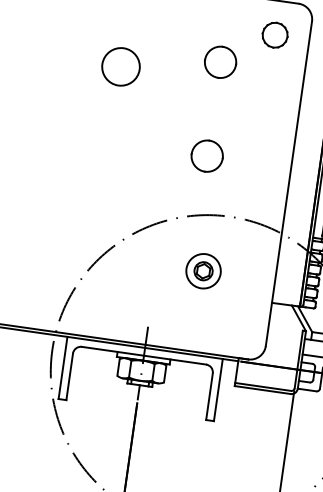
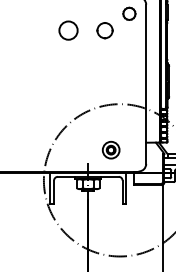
circle: (120, 66) -> (68, 30), moved
circle: (206, 155) -> (104, 76), removed
part: (202, 269) -> (110, 149), moved

